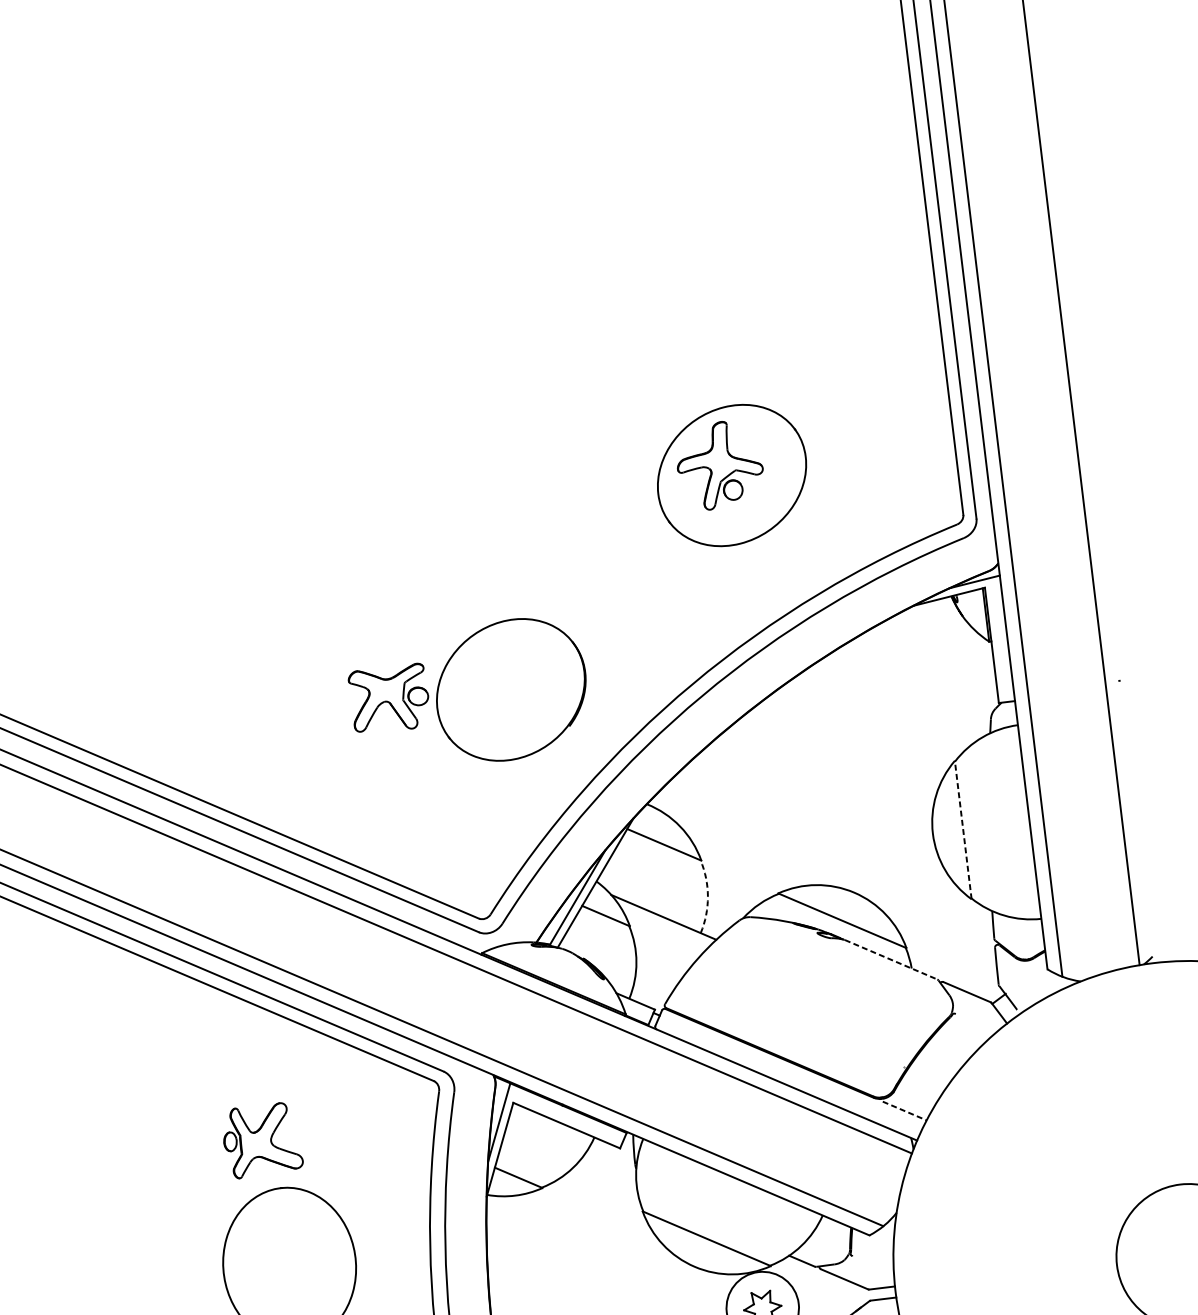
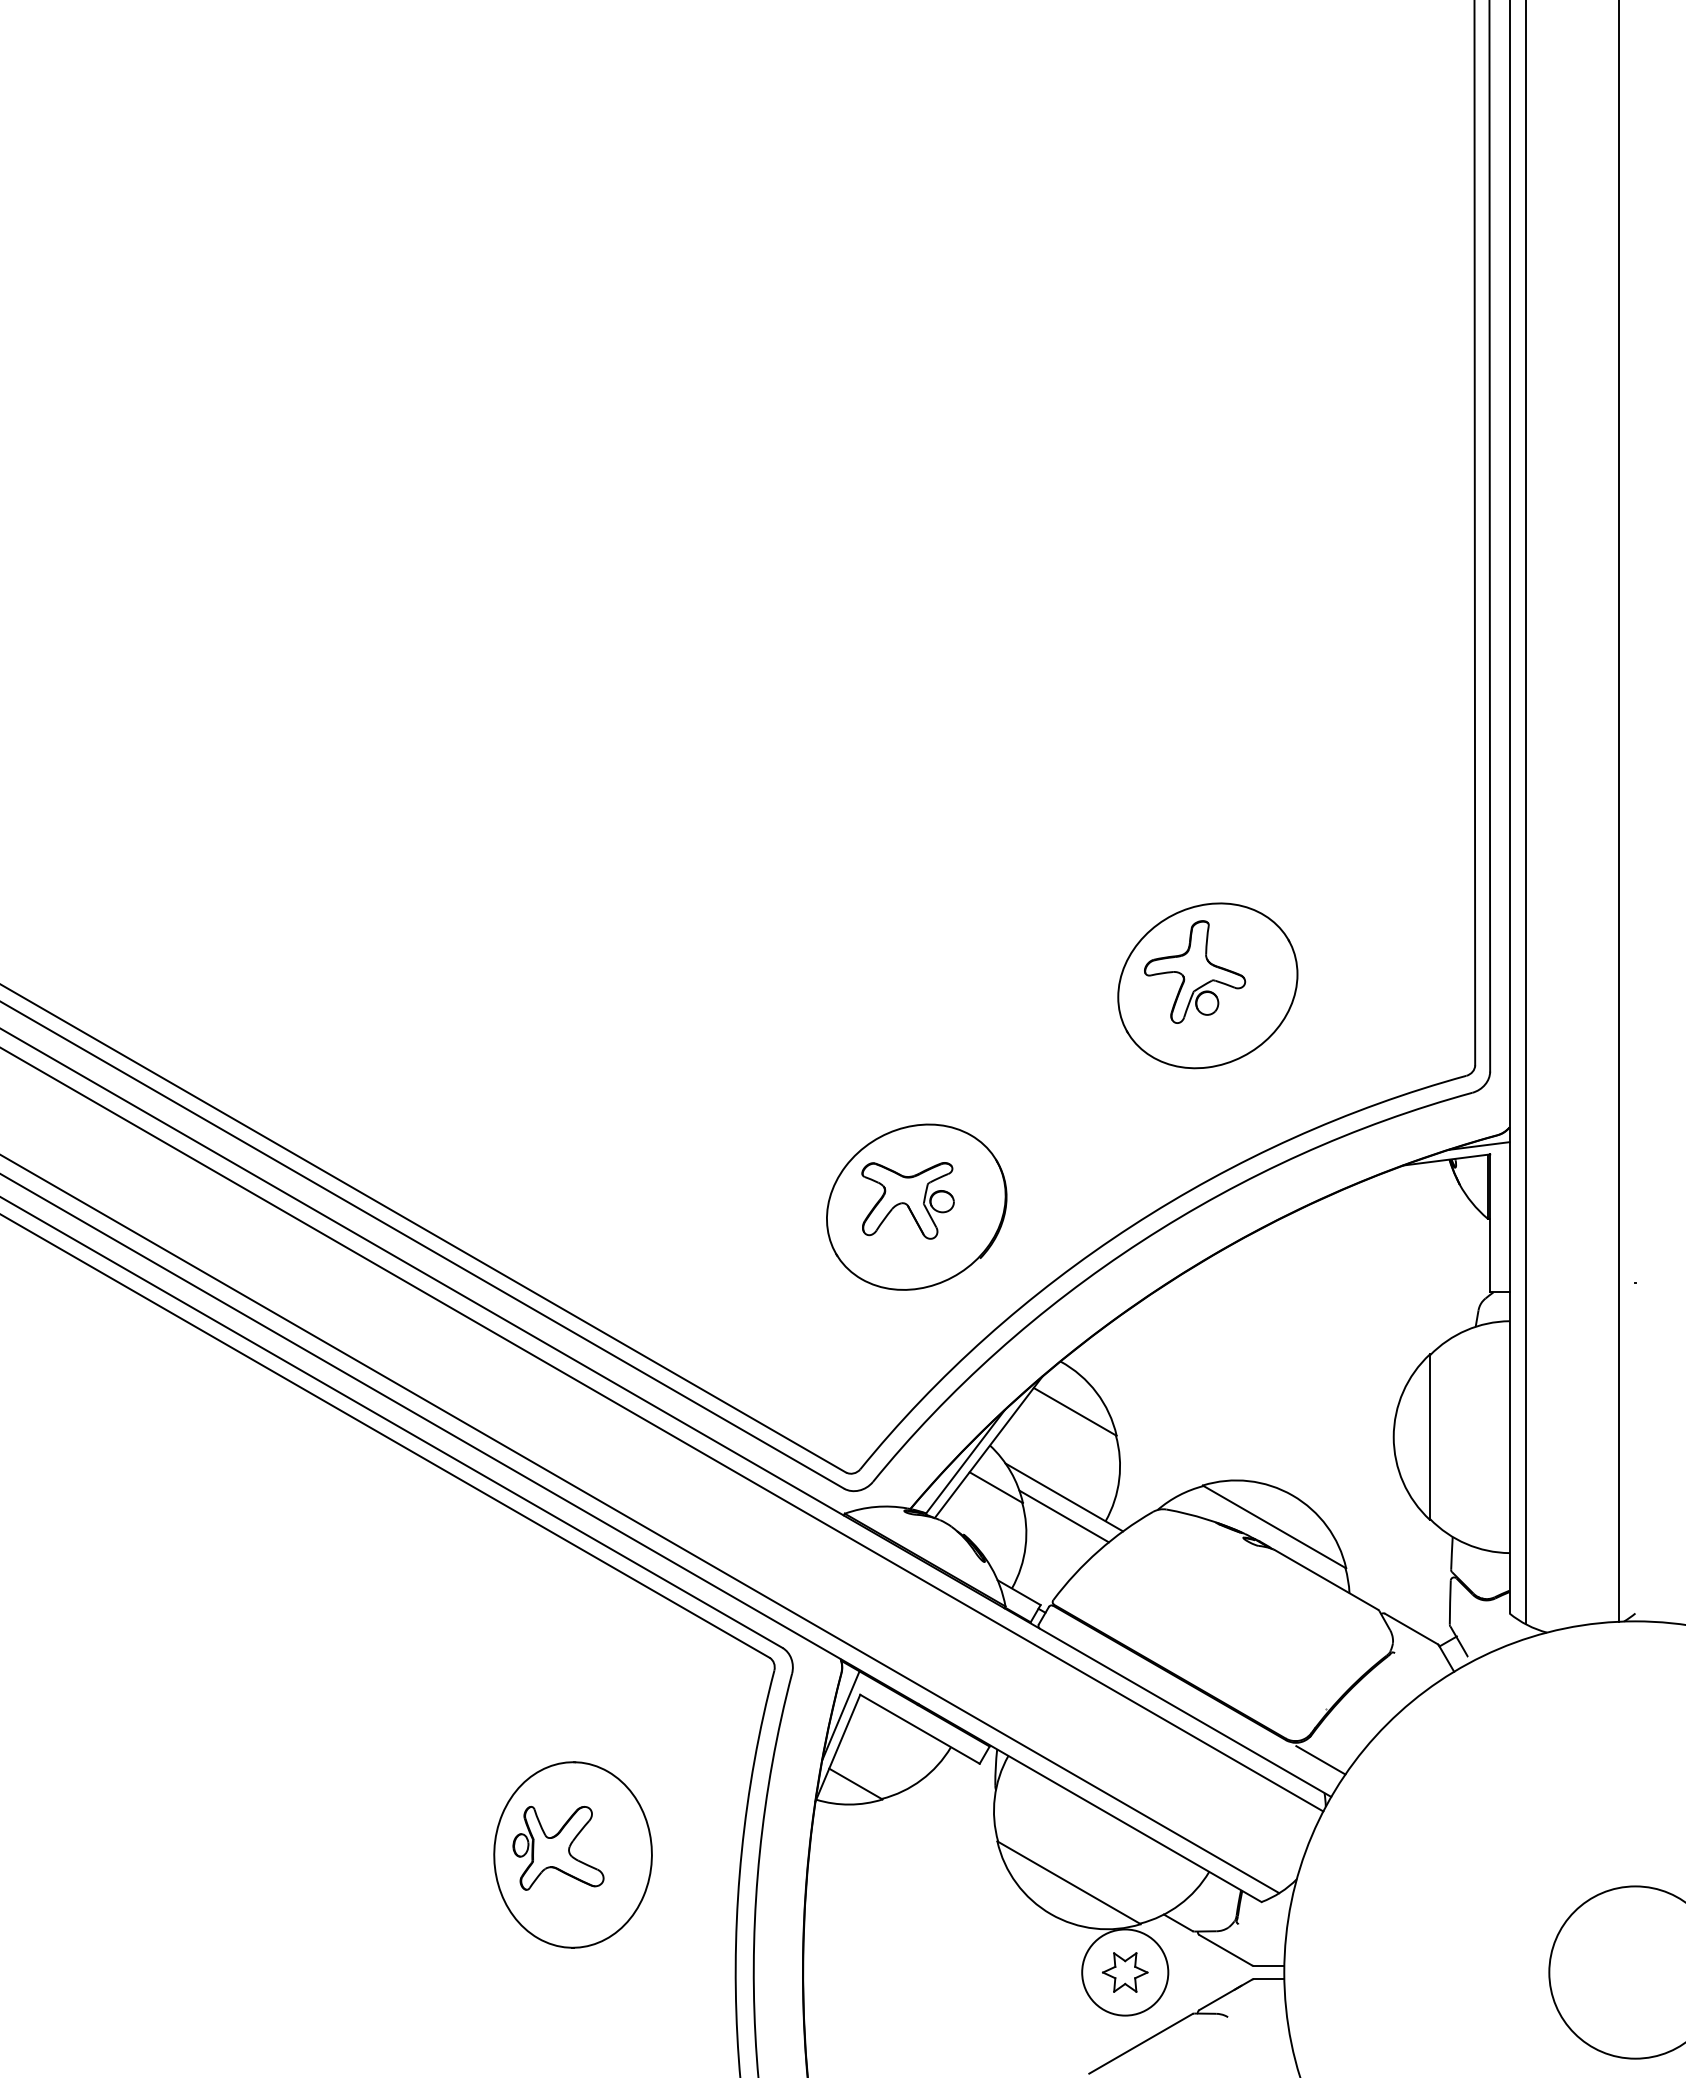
part: (389, 698) -> (907, 1200), moved
line: (963, 830) -> (1430, 1437), dashed -> solid
arc: (708, 896) -> (1119, 1479), dashed -> solid
line: (665, 933) -> (1063, 1516), added
line: (891, 959) -> (1326, 1579), dashed -> solid
line: (905, 1111) -> (1321, 1760), dashed -> solid
part: (262, 1140) -> (558, 1848), moved

